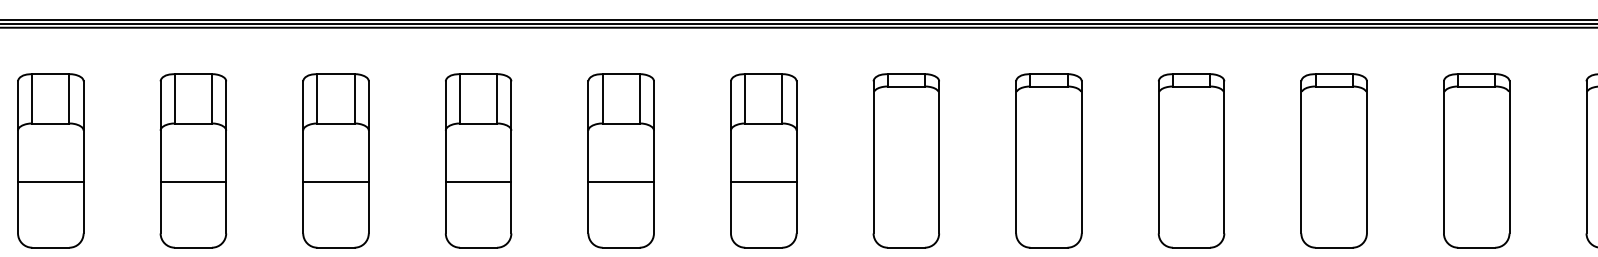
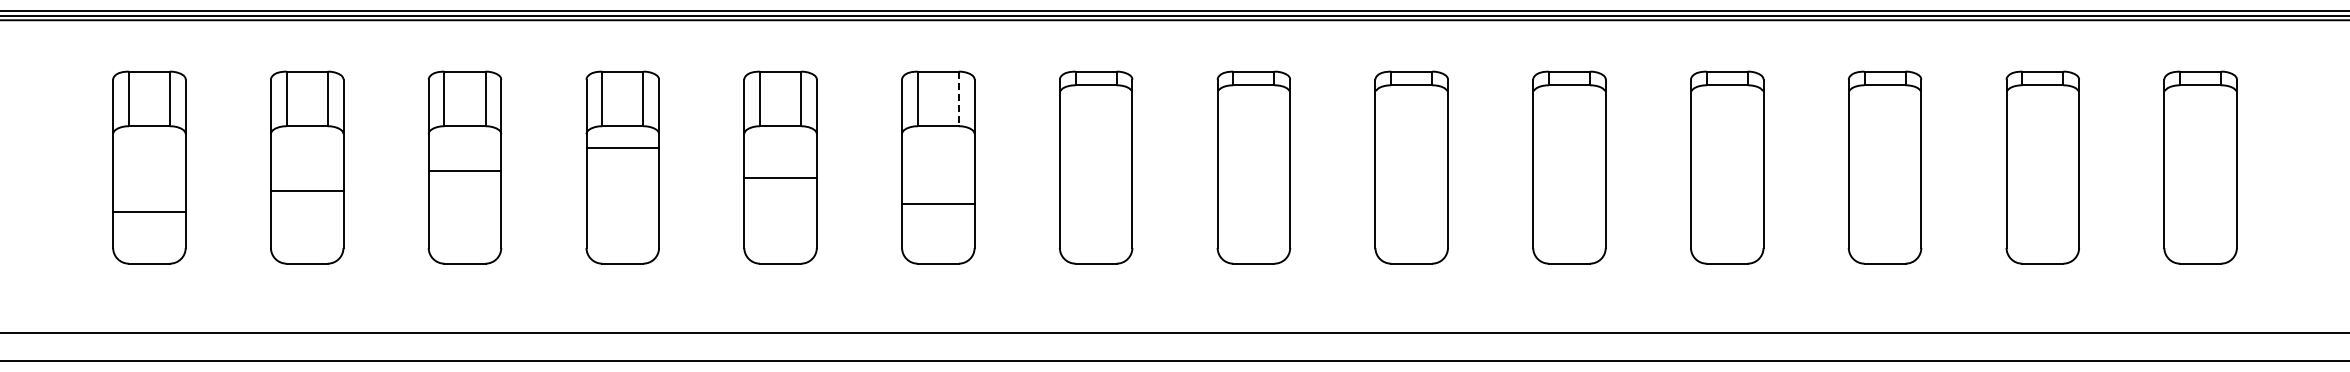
line: (781, 99) -> (958, 99), solid -> dashed
line: (50, 182) -> (149, 212), moved
line: (335, 182) -> (464, 171), moved
line: (478, 182) -> (622, 148), moved
line: (621, 182) -> (780, 178), moved
line: (763, 182) -> (938, 204), moved

